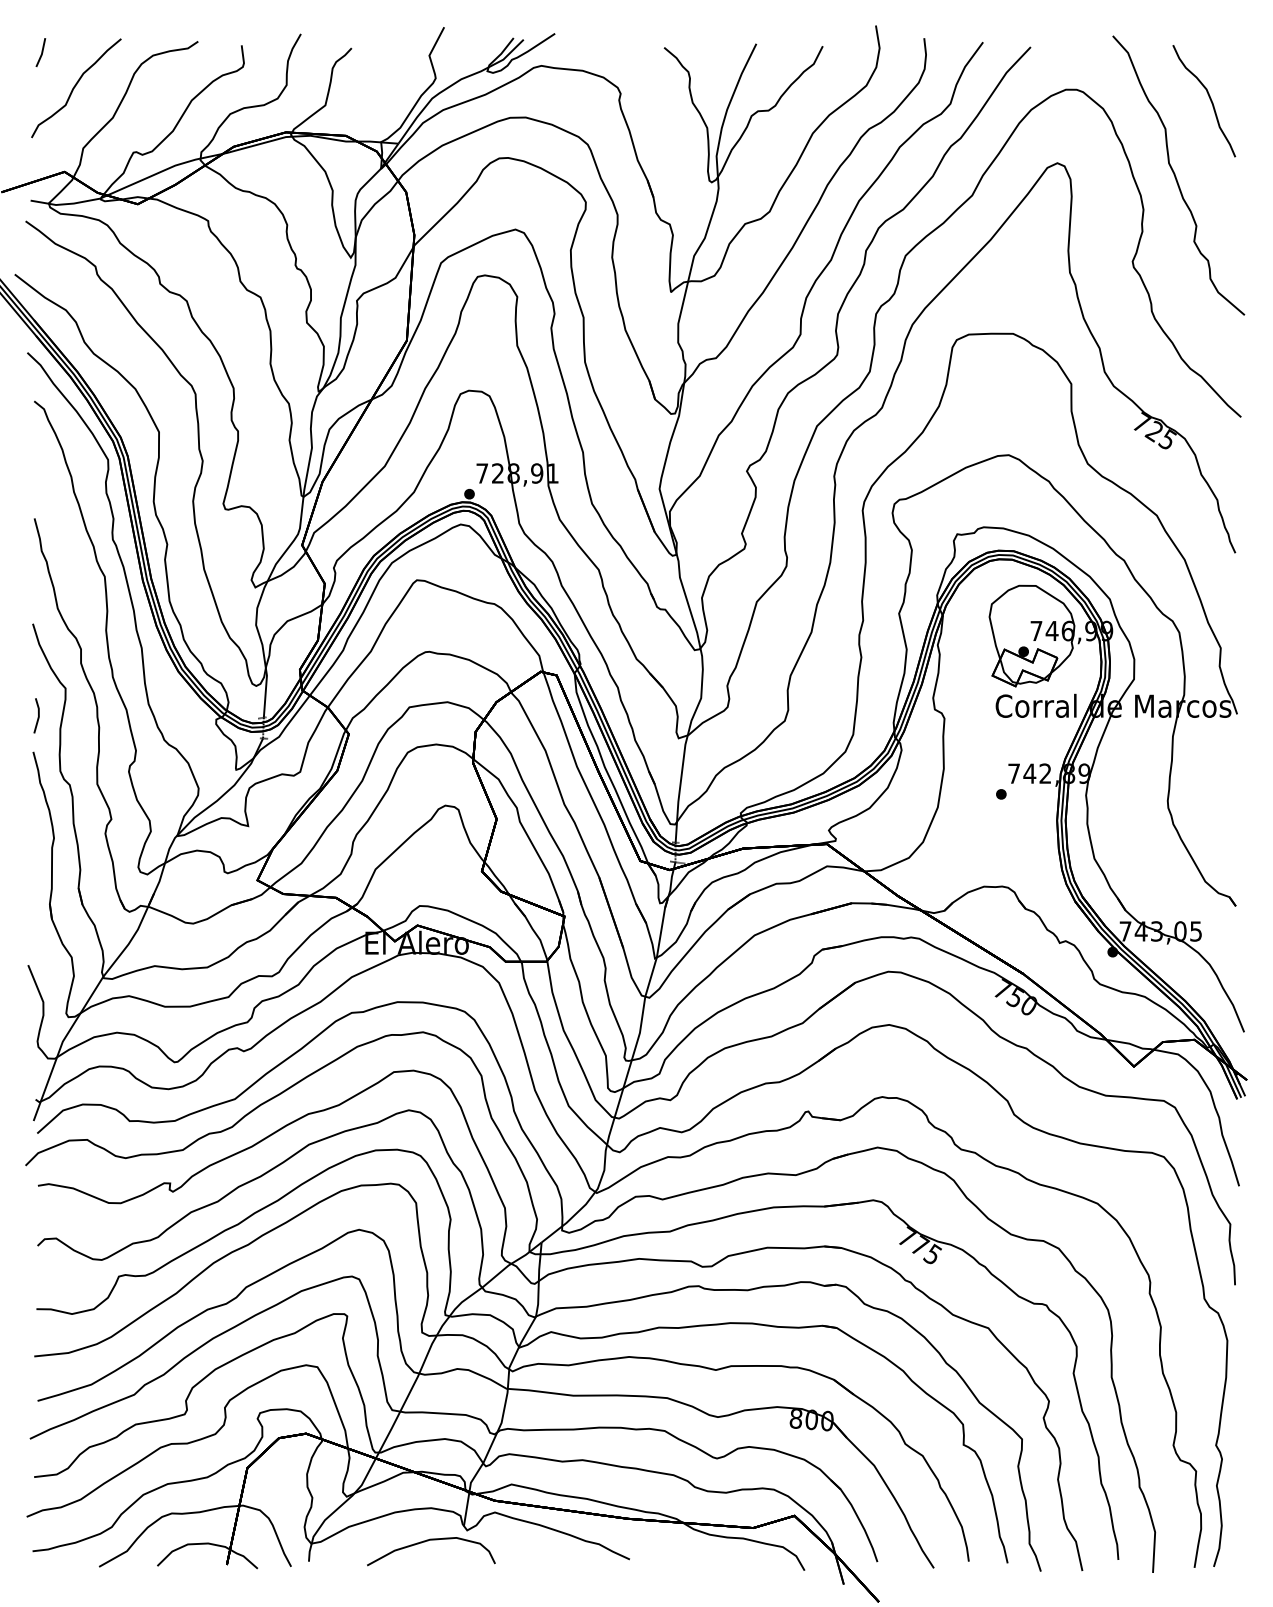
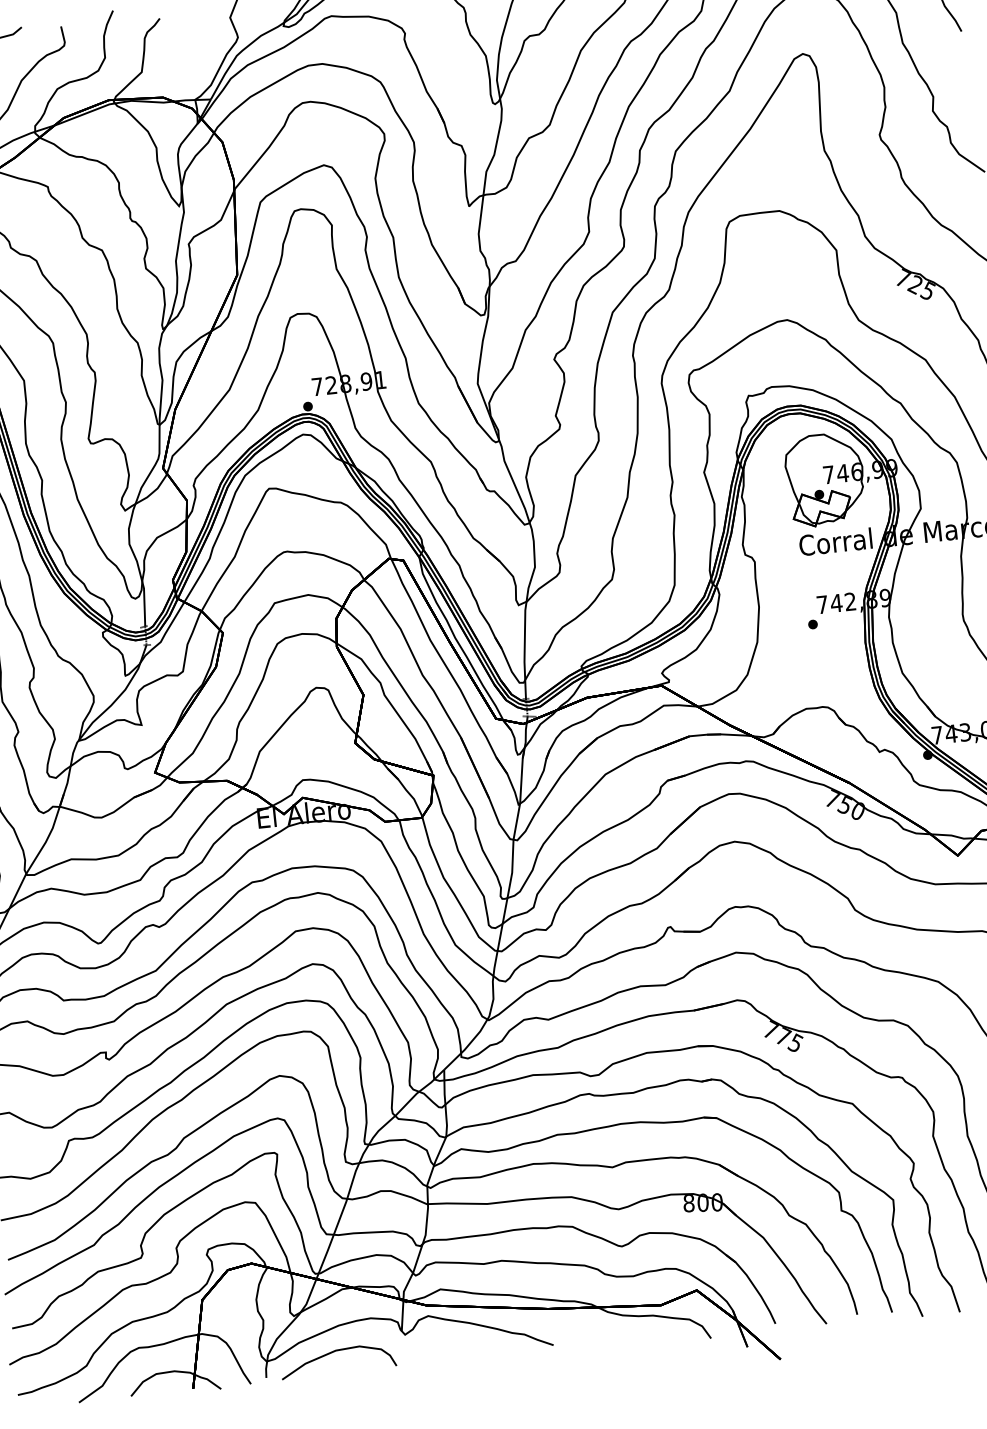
curve: (428, 1541) -> (334, 1352), moved

